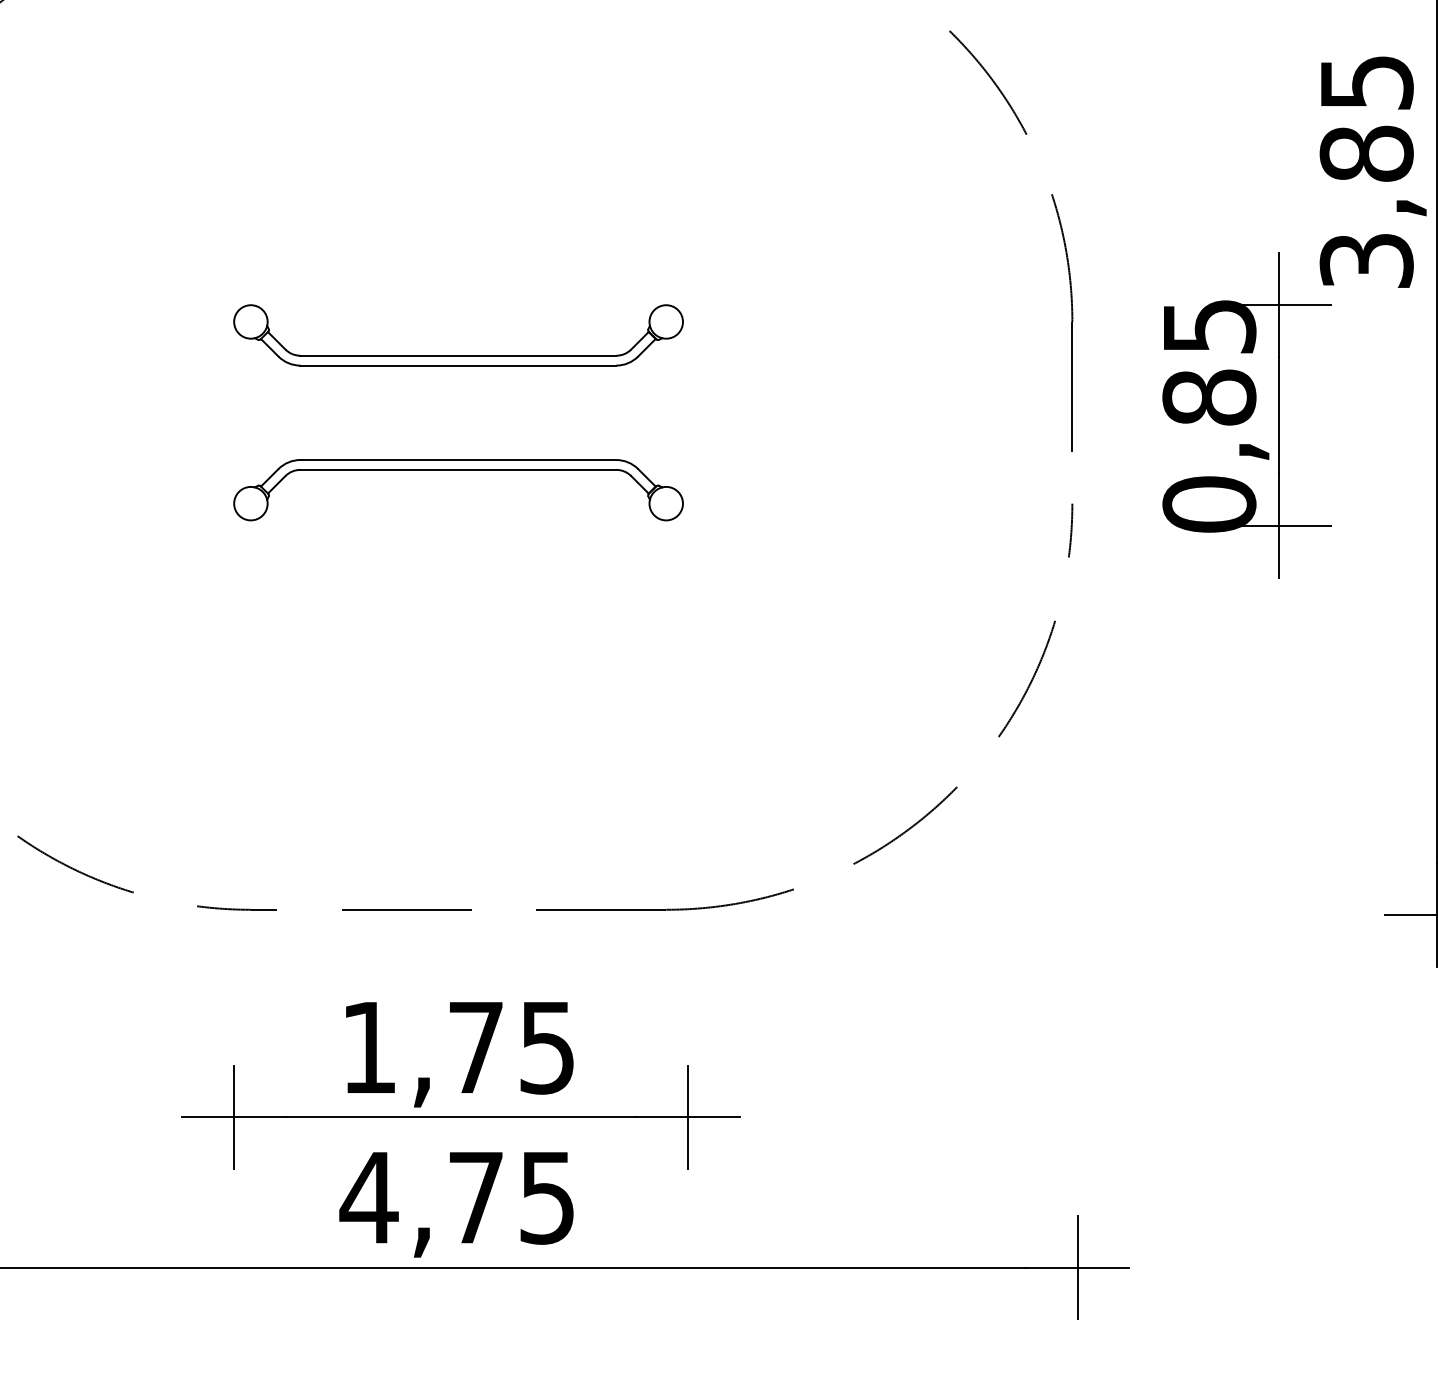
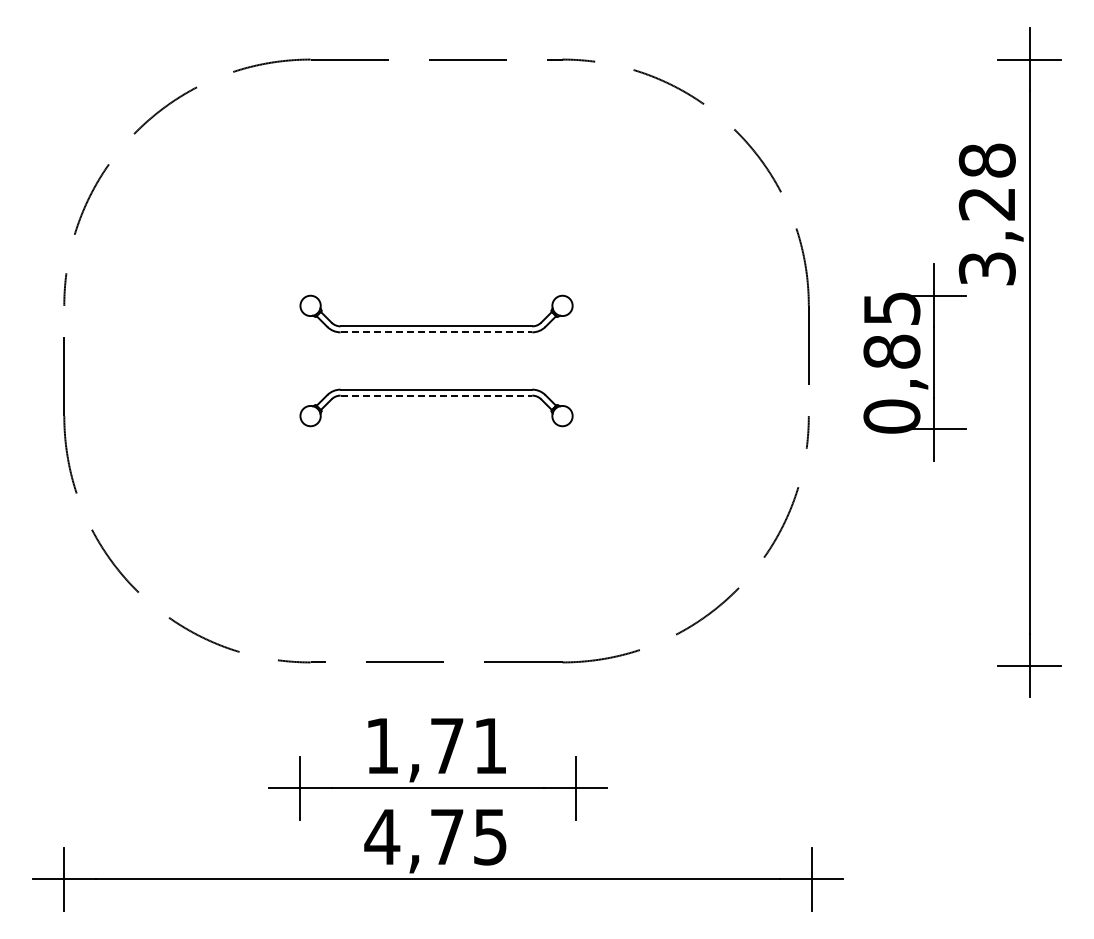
text: (1365, 116) -> (986, 181), 3,85 -> 3,28
line: (458, 365) -> (436, 332), solid -> dashed
line: (458, 469) -> (436, 395), solid -> dashed
text: (547, 1048) -> (490, 746), 1,75 -> 1,71

